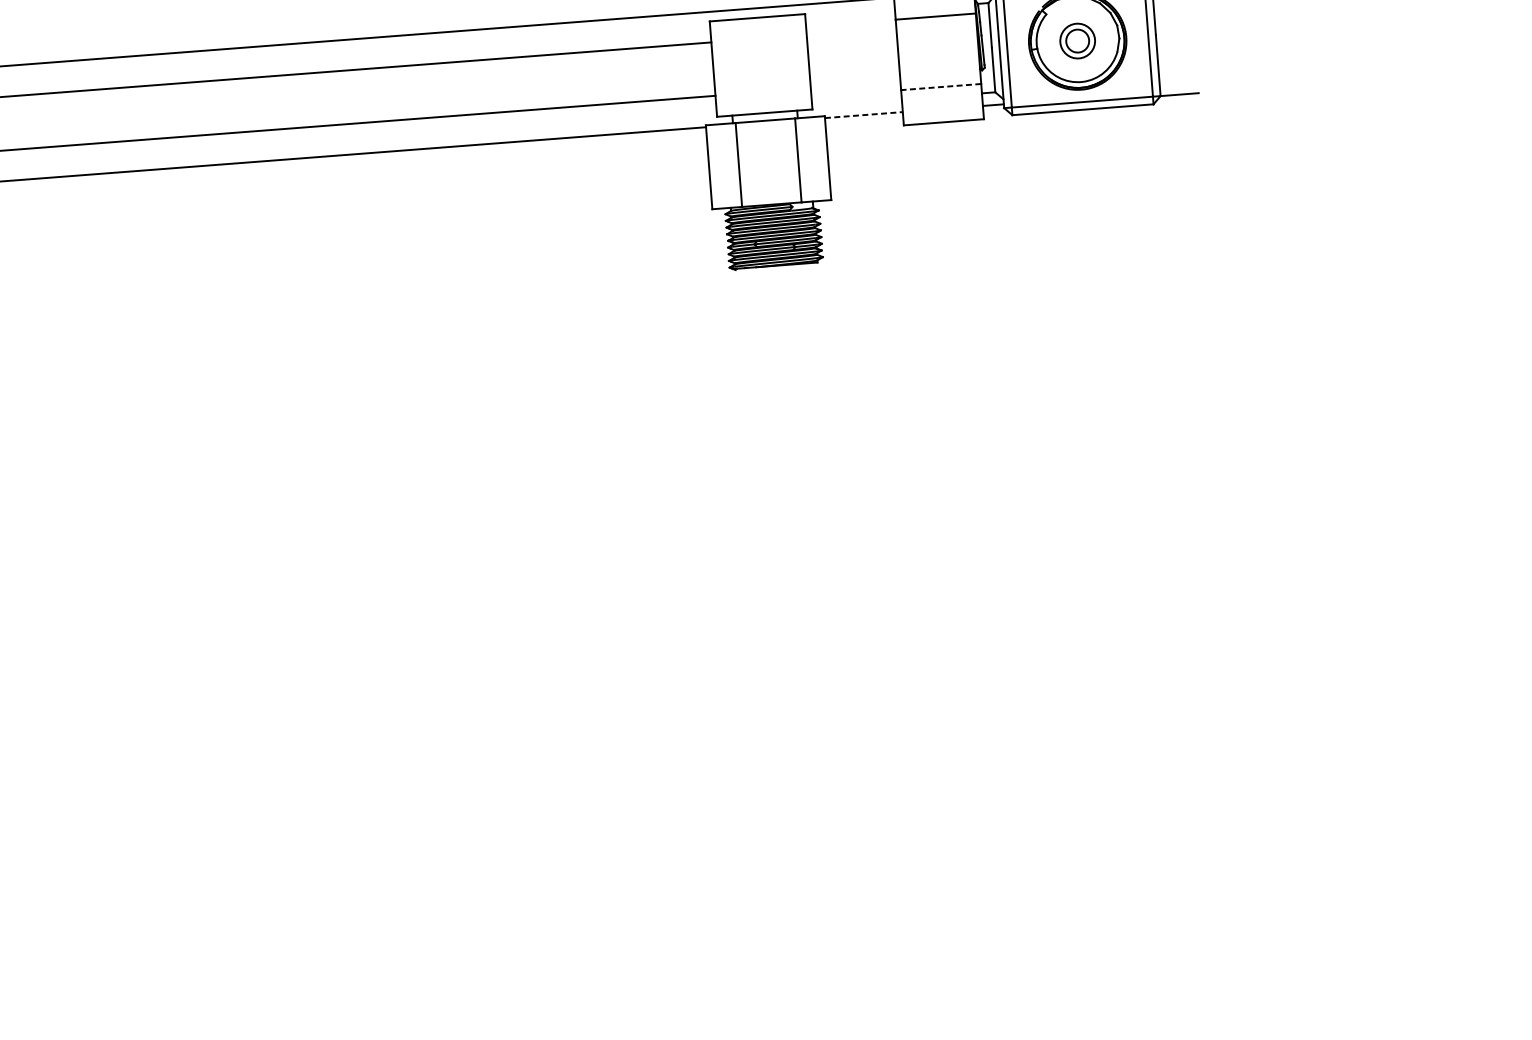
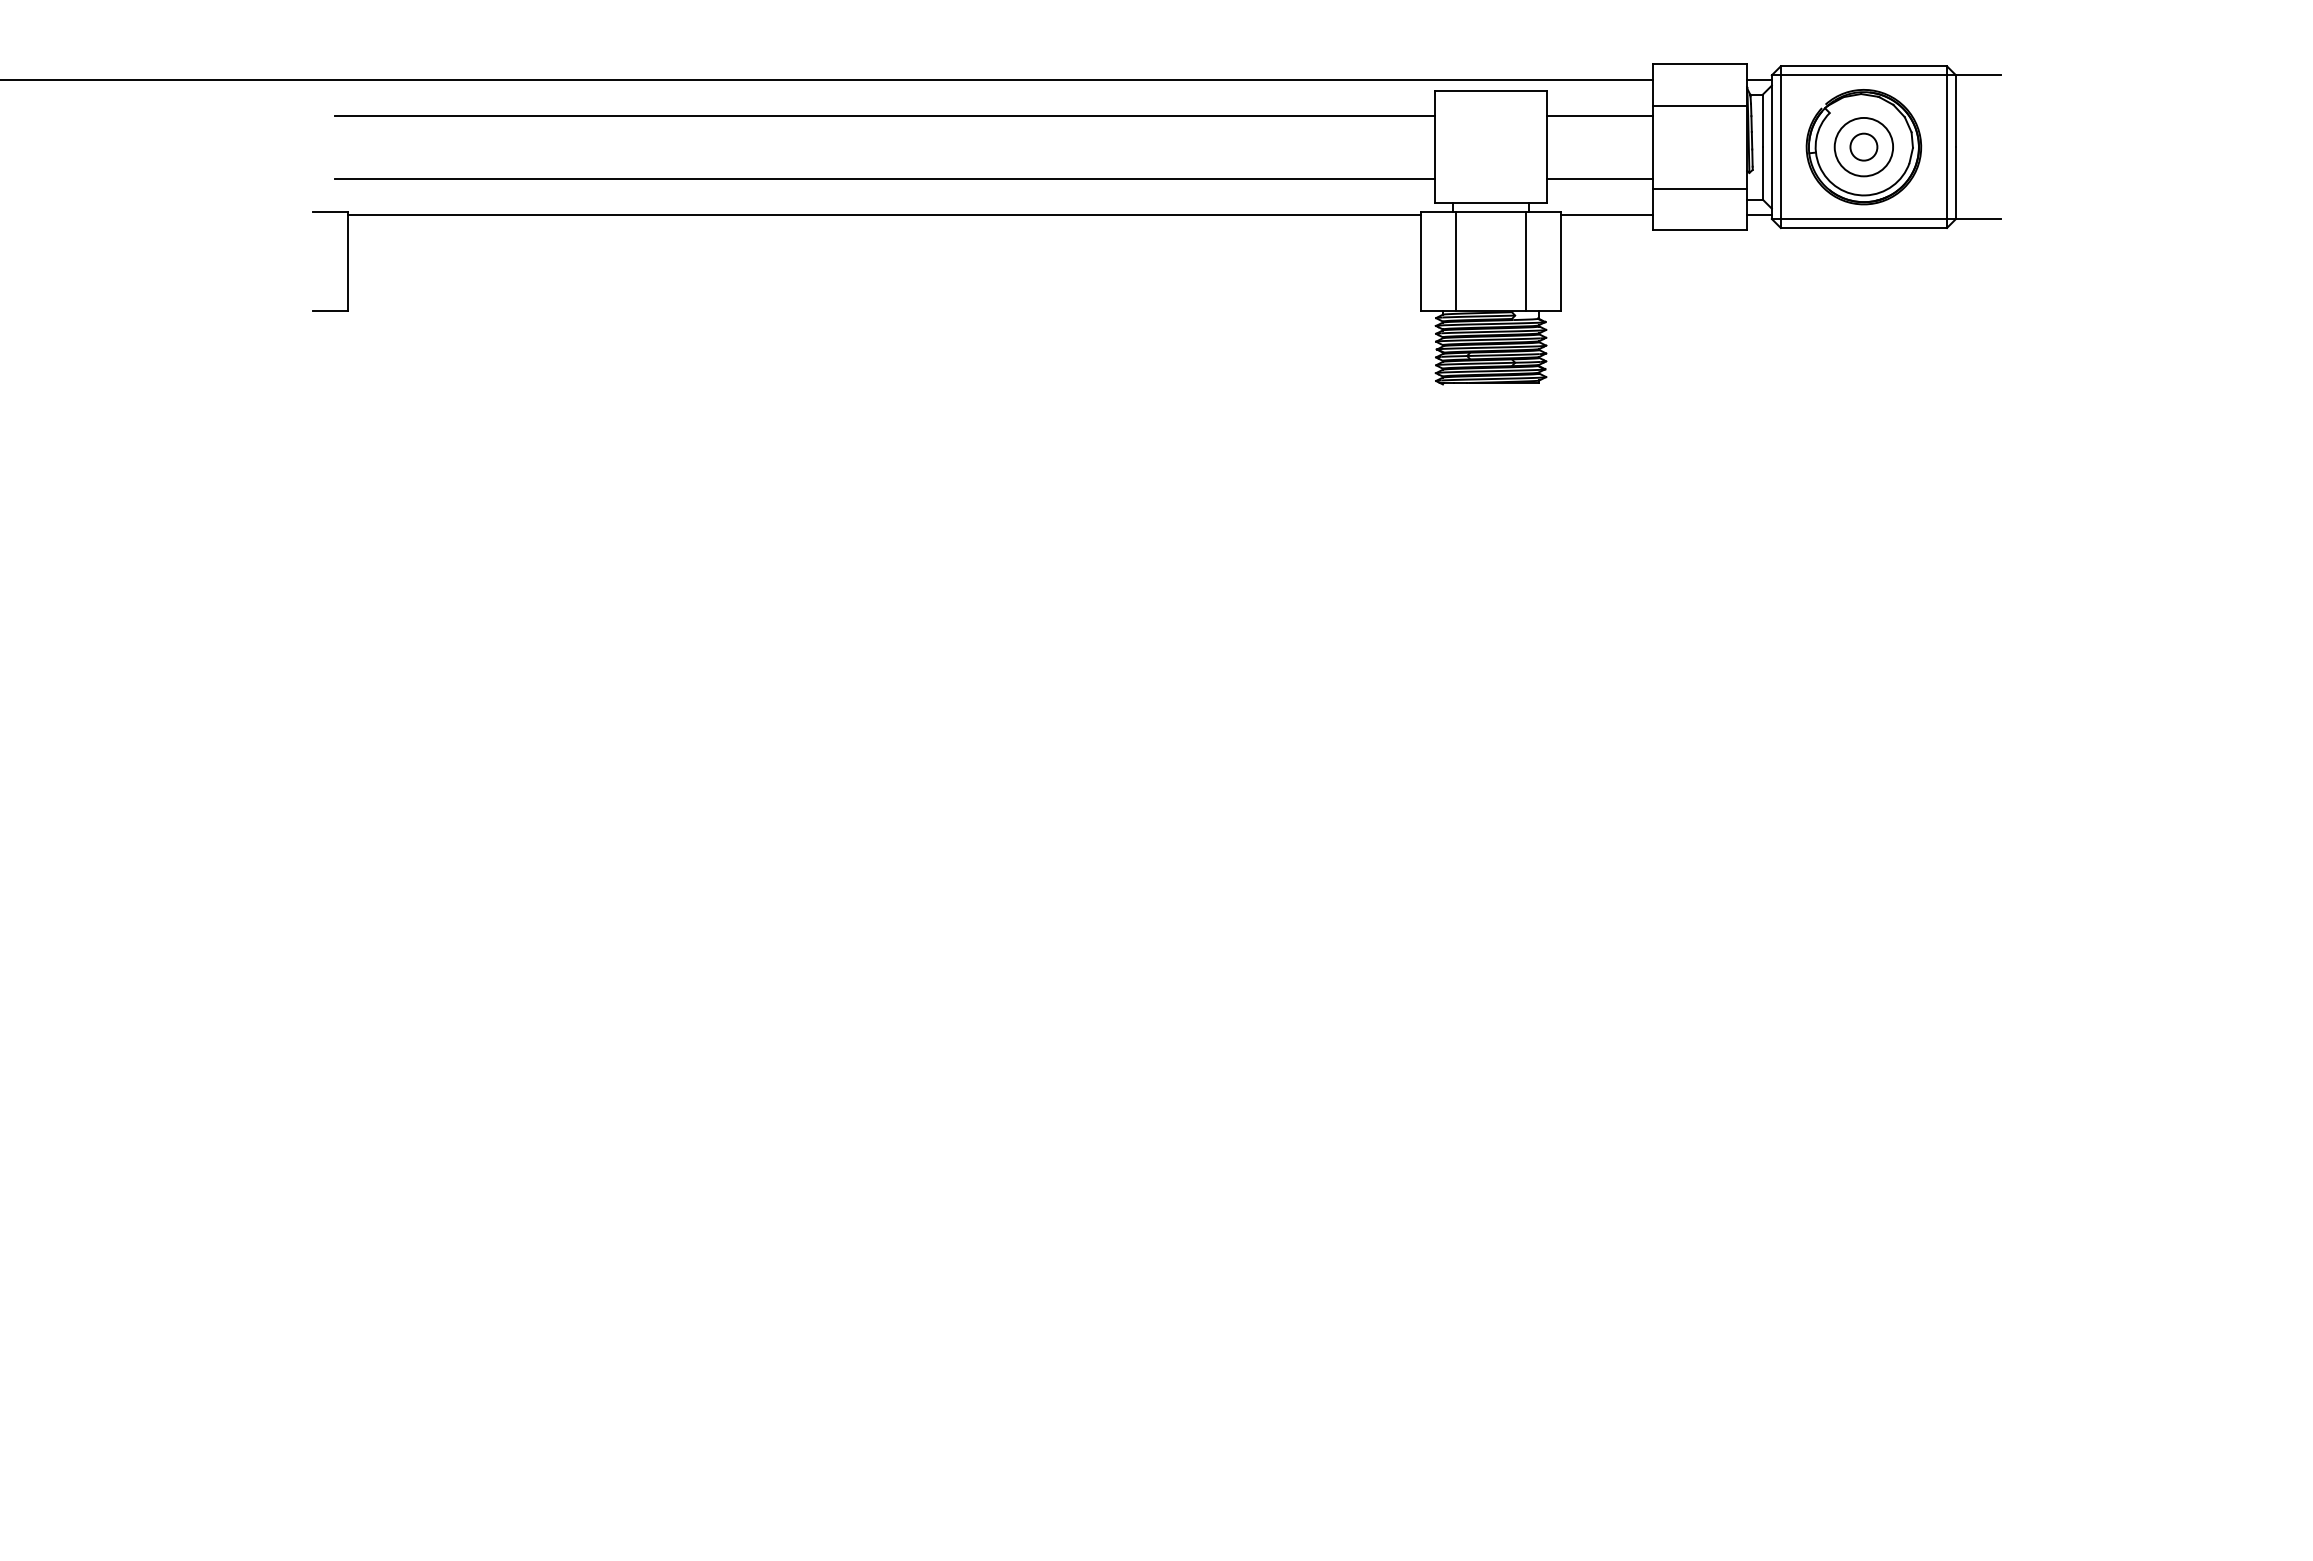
line: (851, 31) -> (1599, 115), added
circle: (1077, 40) -> (1863, 146), size x1.43
line: (855, 84) -> (1599, 178), added
line: (940, 86) -> (1699, 188), dashed -> solid
line: (863, 115) -> (1606, 214), dashed -> solid

